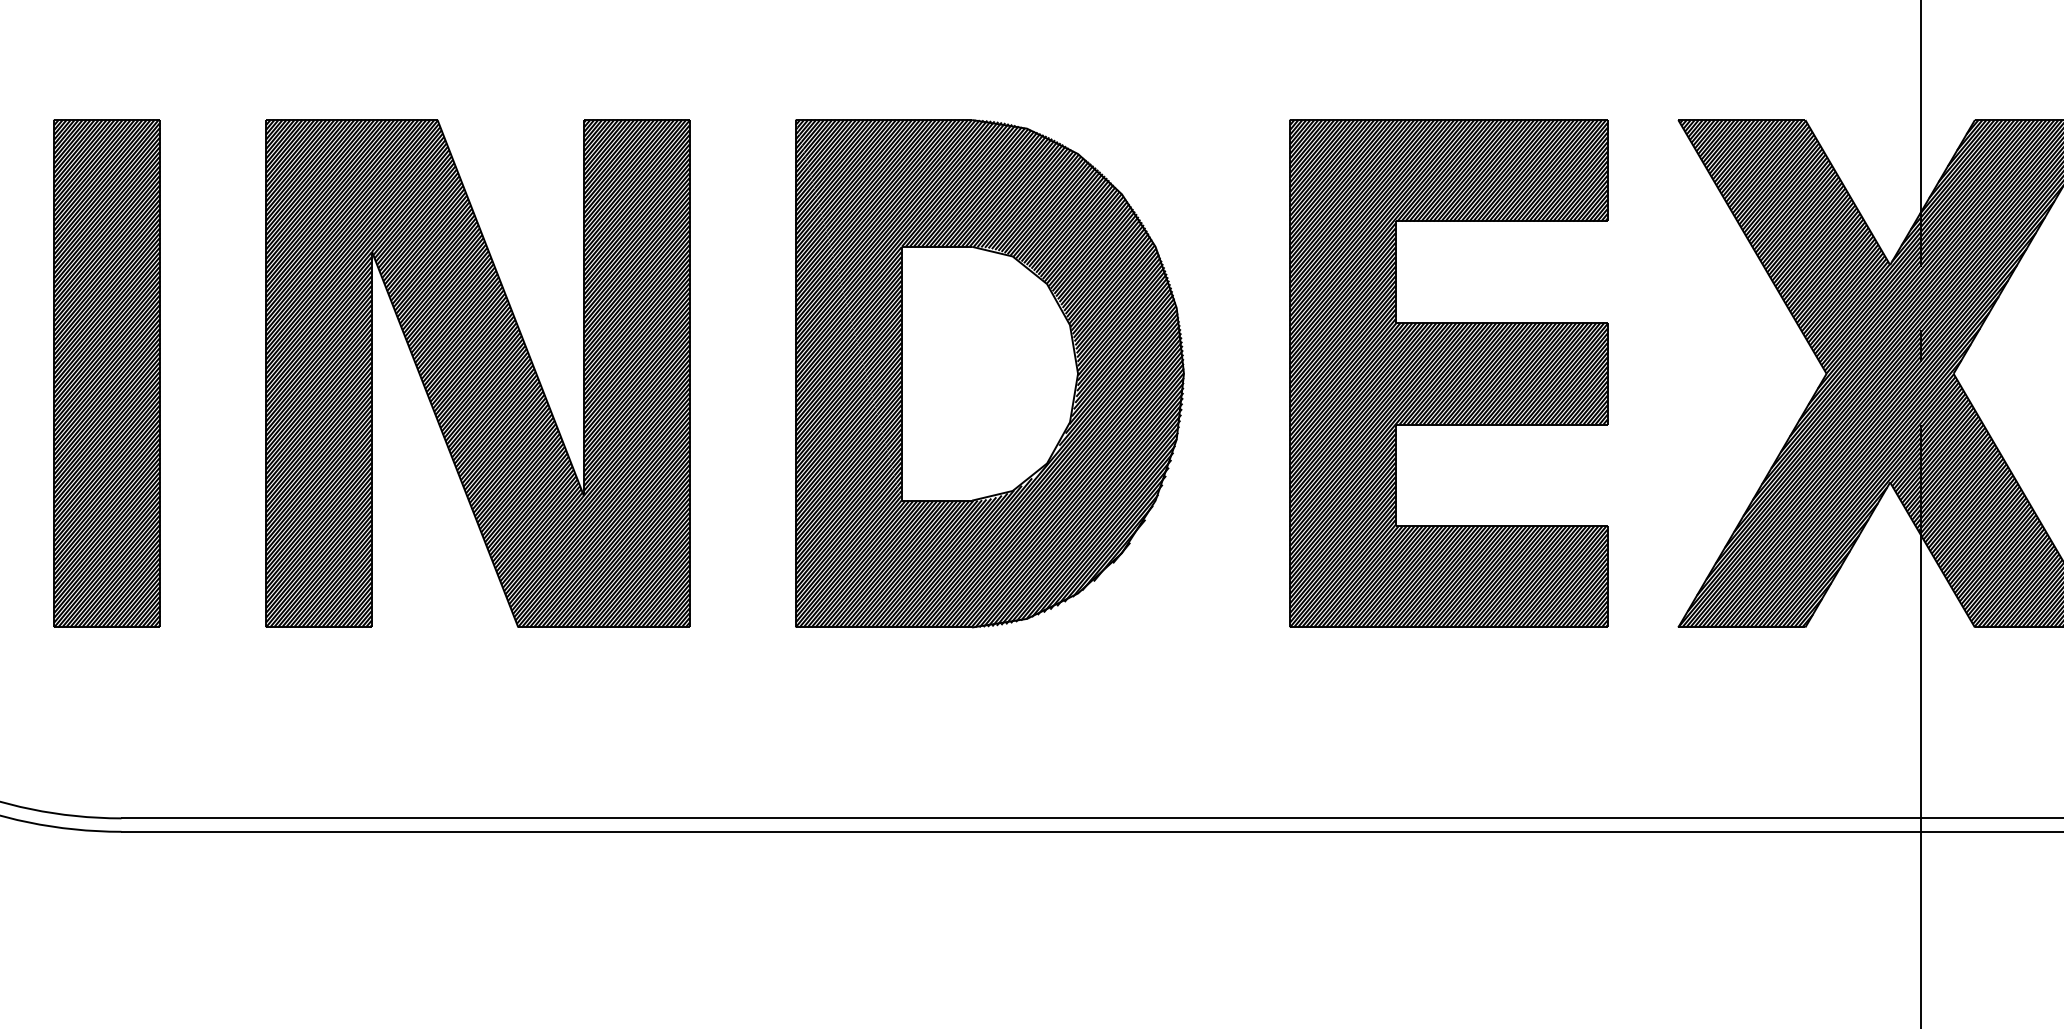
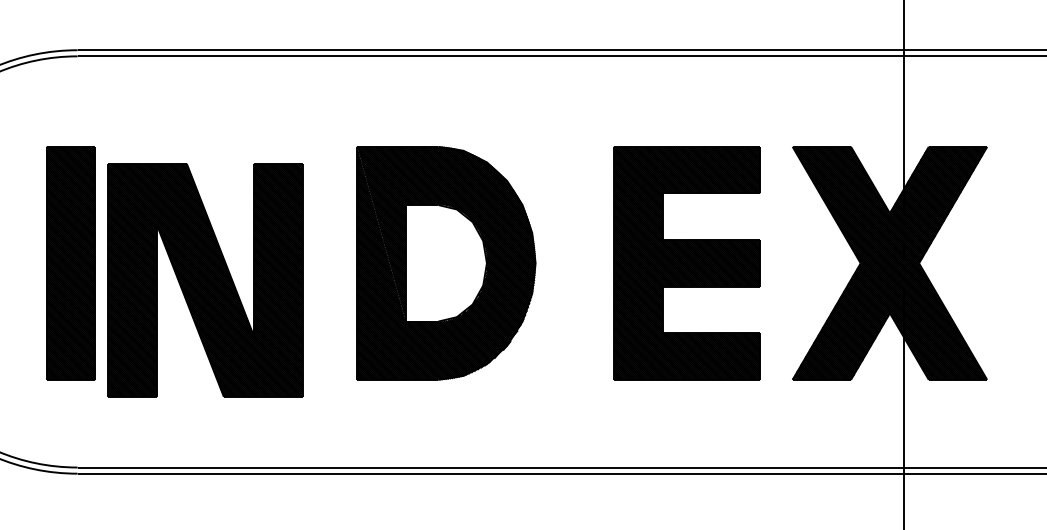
part: (478, 374) -> (205, 280), moved
part: (989, 374) -> (446, 263), moved

